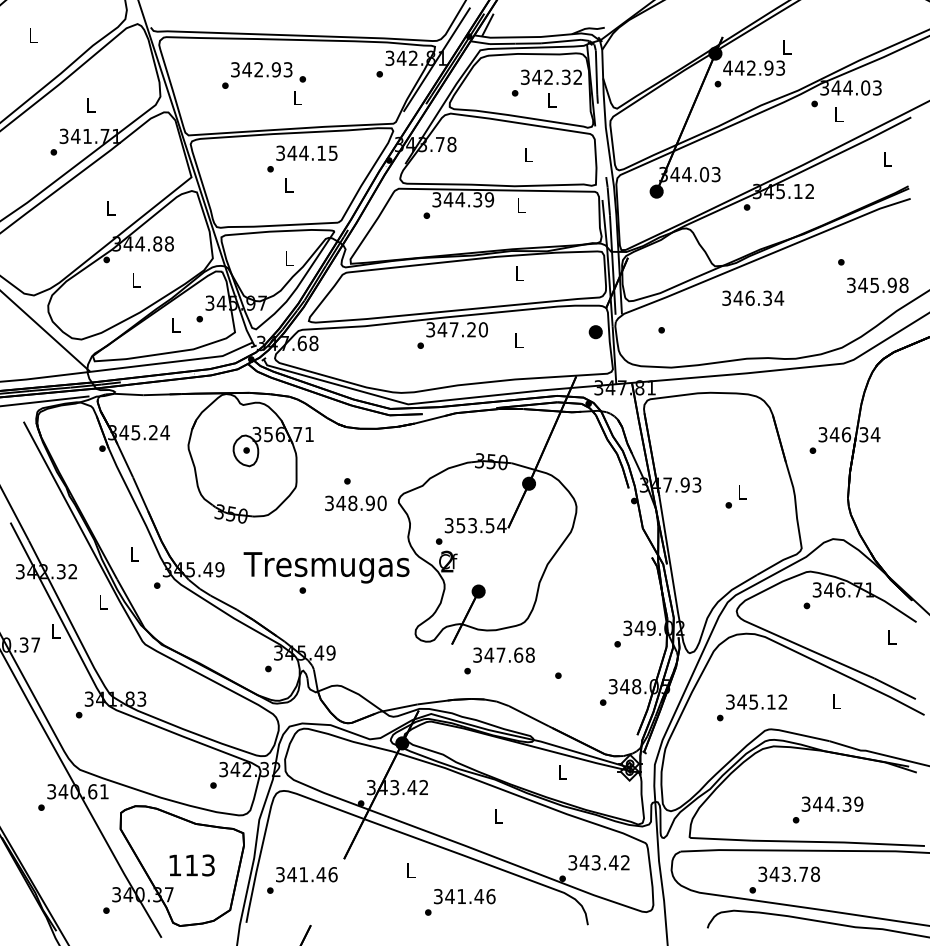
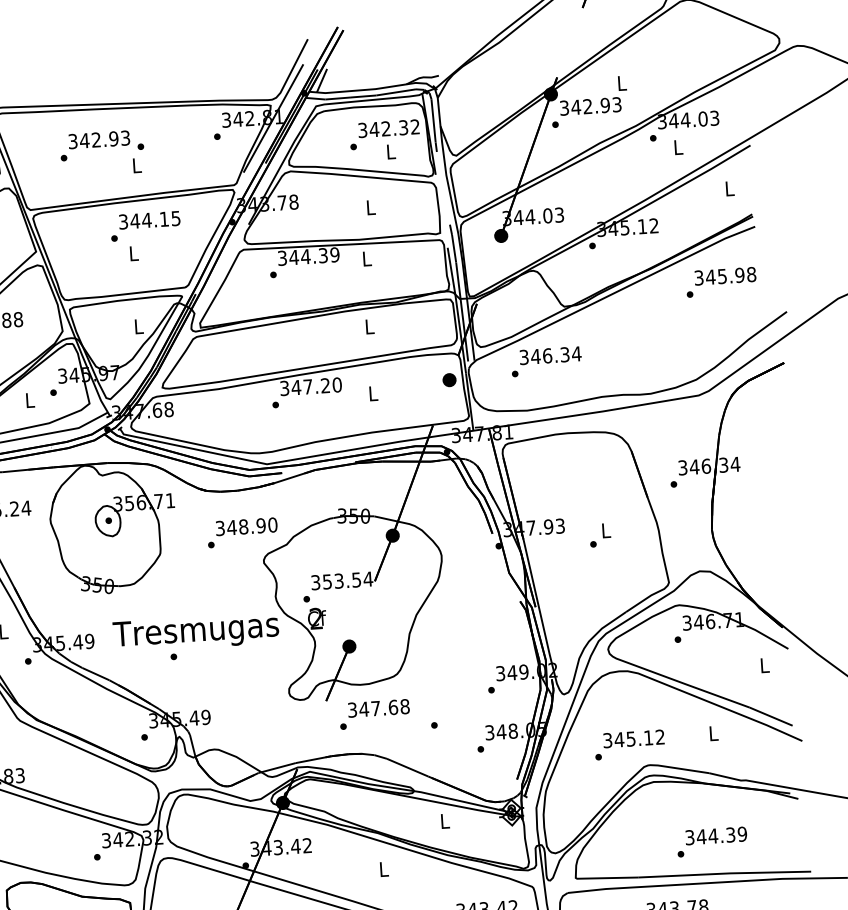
text: (727, 67) -> (563, 107), 442.93 -> 342.93
text: (877, 284) -> (725, 275), moved
text: (753, 297) -> (550, 354), moved
text: (355, 503) -> (246, 526), moved

